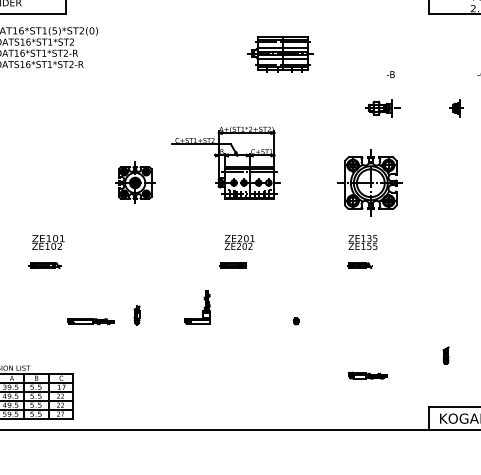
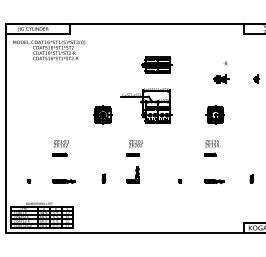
part: (280, 51) -> (156, 64), moved
part: (368, 181) -> (214, 114), size x0.62
part: (236, 252) -> (134, 148), moved
line: (90, 321) -> (63, 181), moved
part: (445, 354) -> (251, 178), moved
line: (368, 375) -> (214, 181), moved

